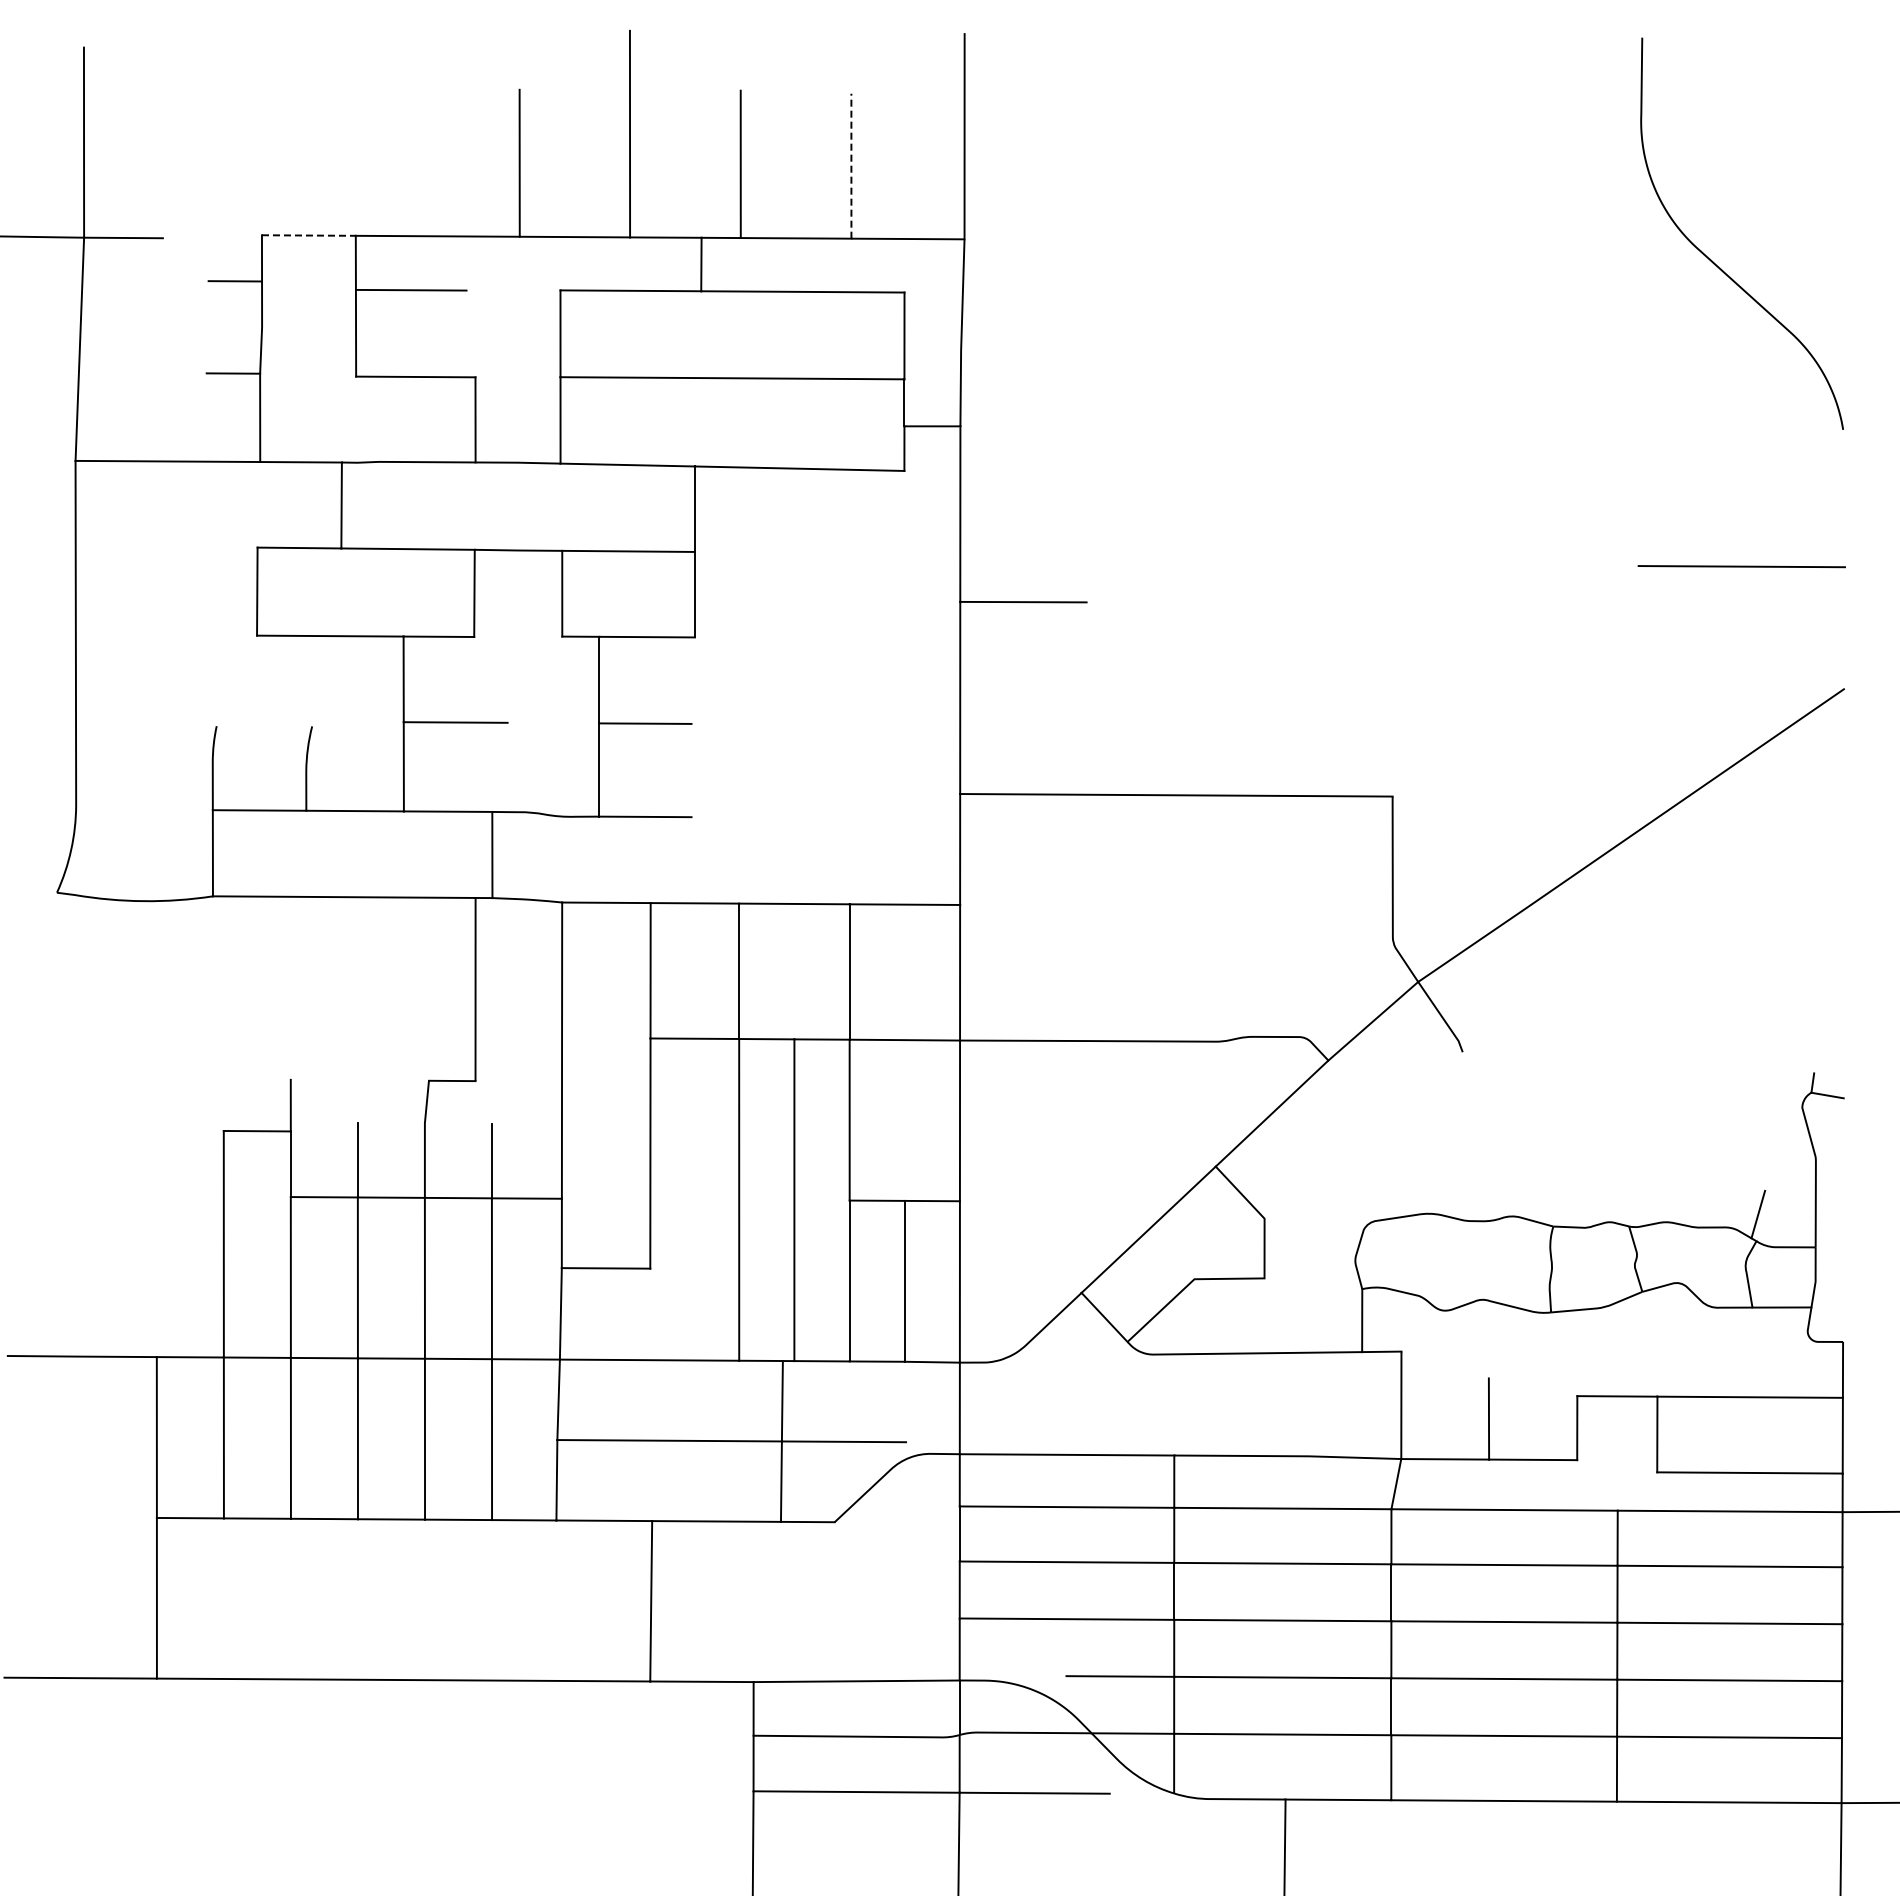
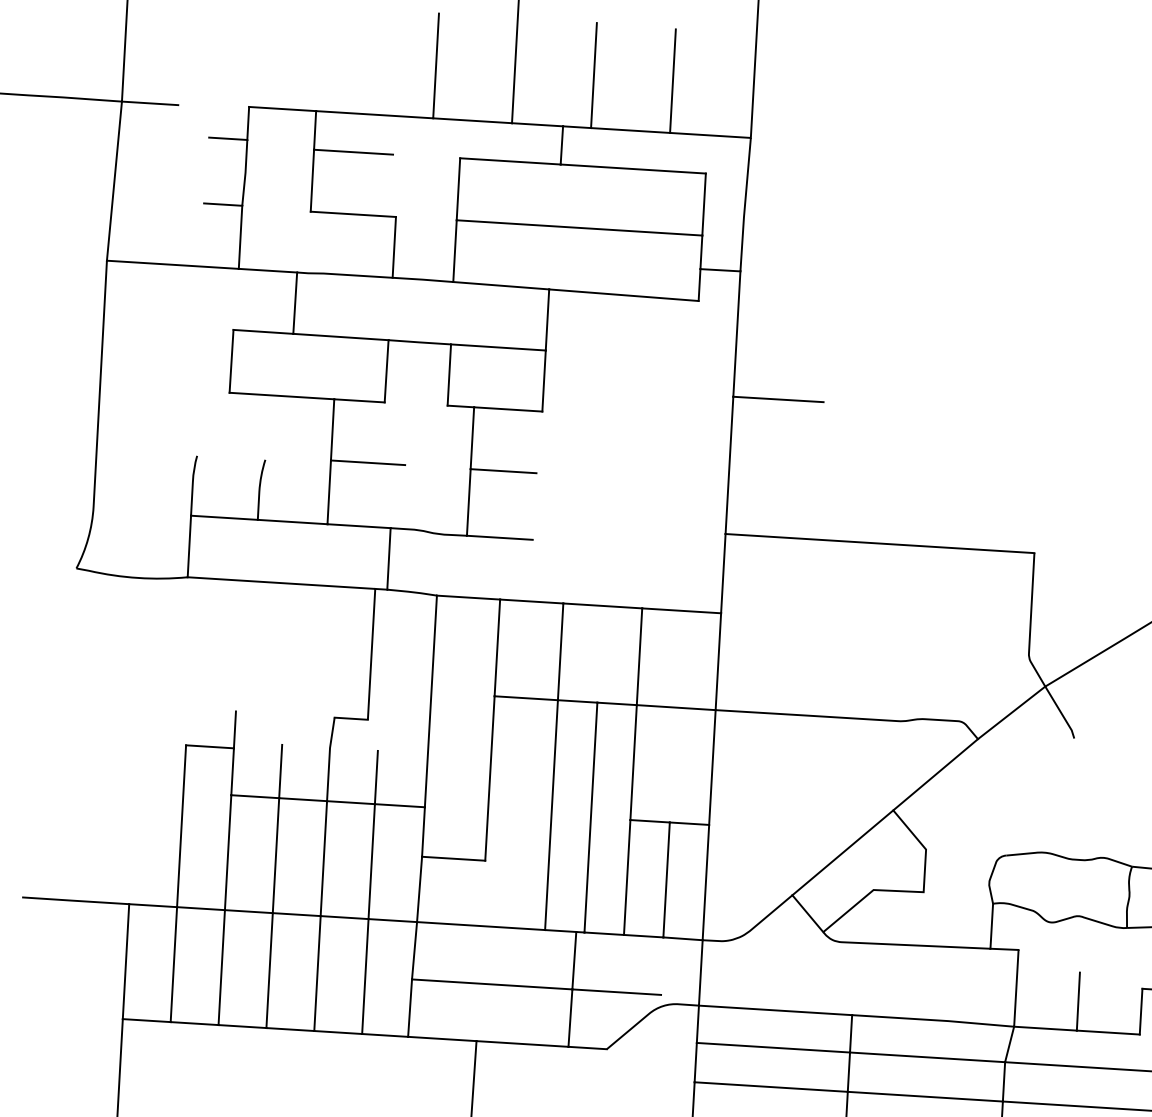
line: (851, 165) -> (673, 80), dashed -> solid
line: (308, 235) -> (282, 108), dashed -> solid

